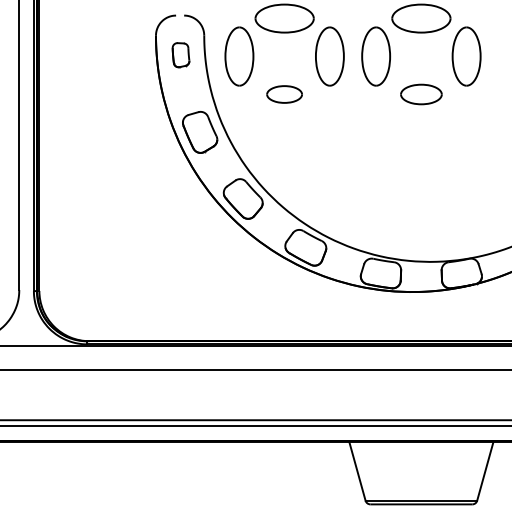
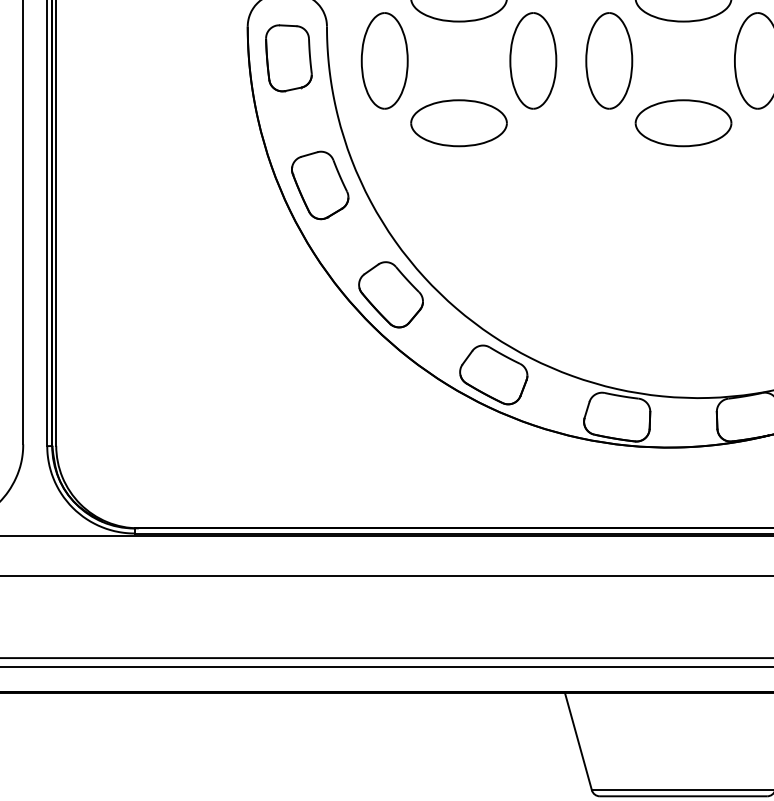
part: (180, 55) -> (287, 59), size x1.67
part: (284, 94) -> (458, 123), size x1.67
part: (421, 94) -> (683, 123), size x1.43

